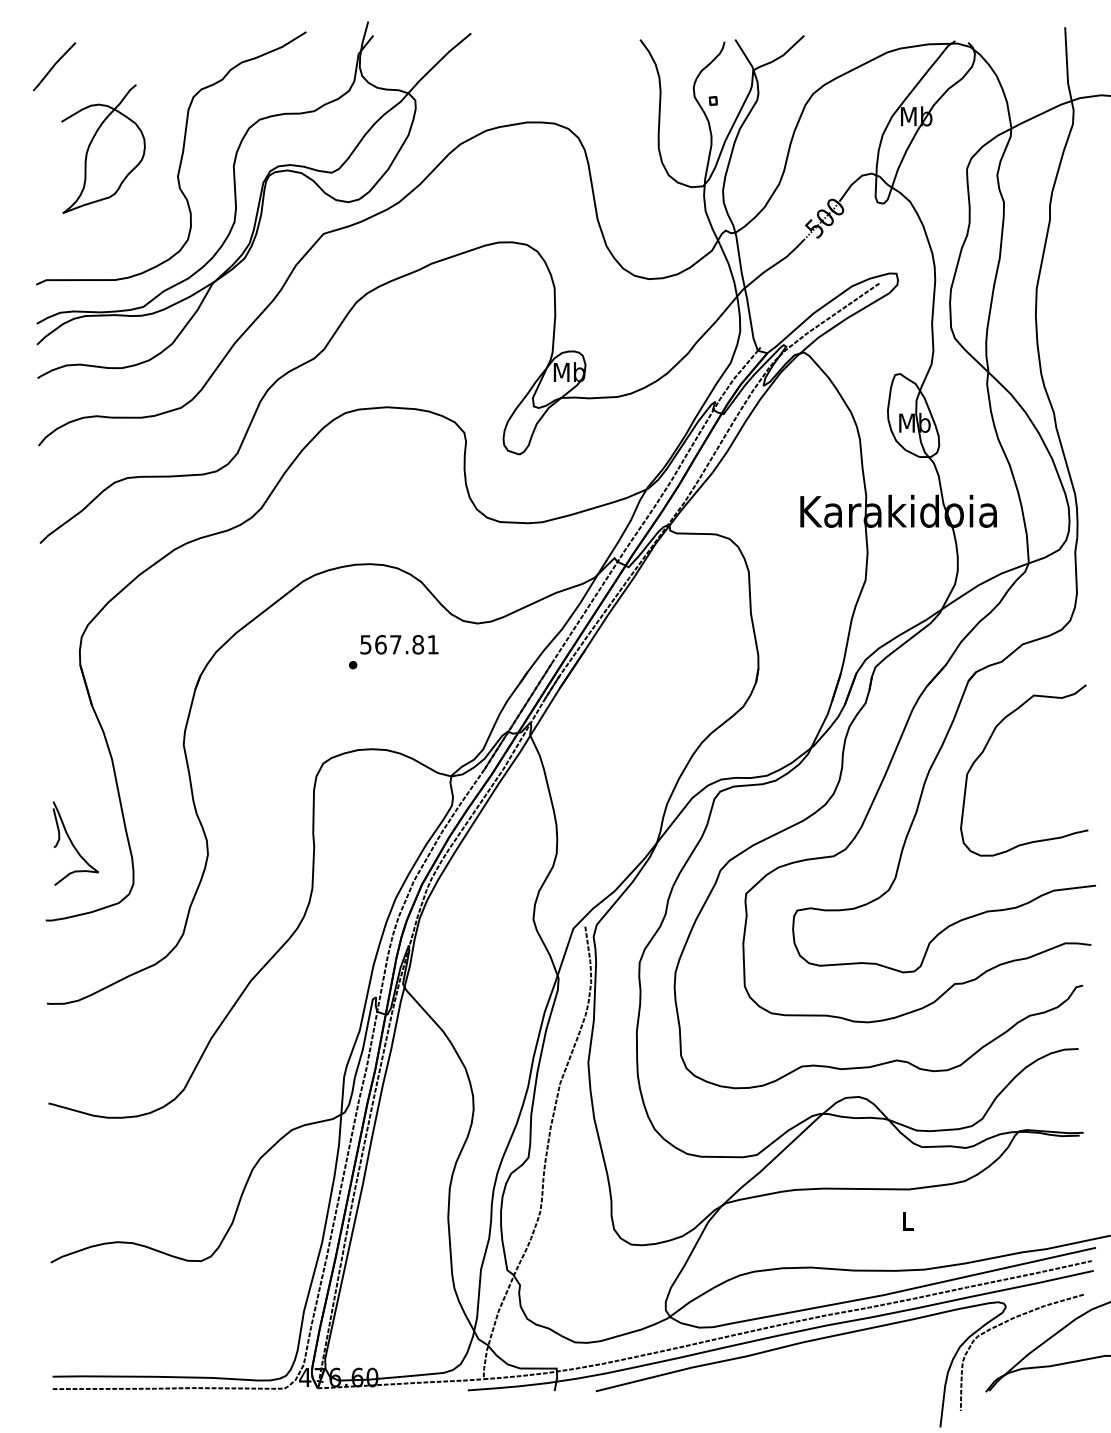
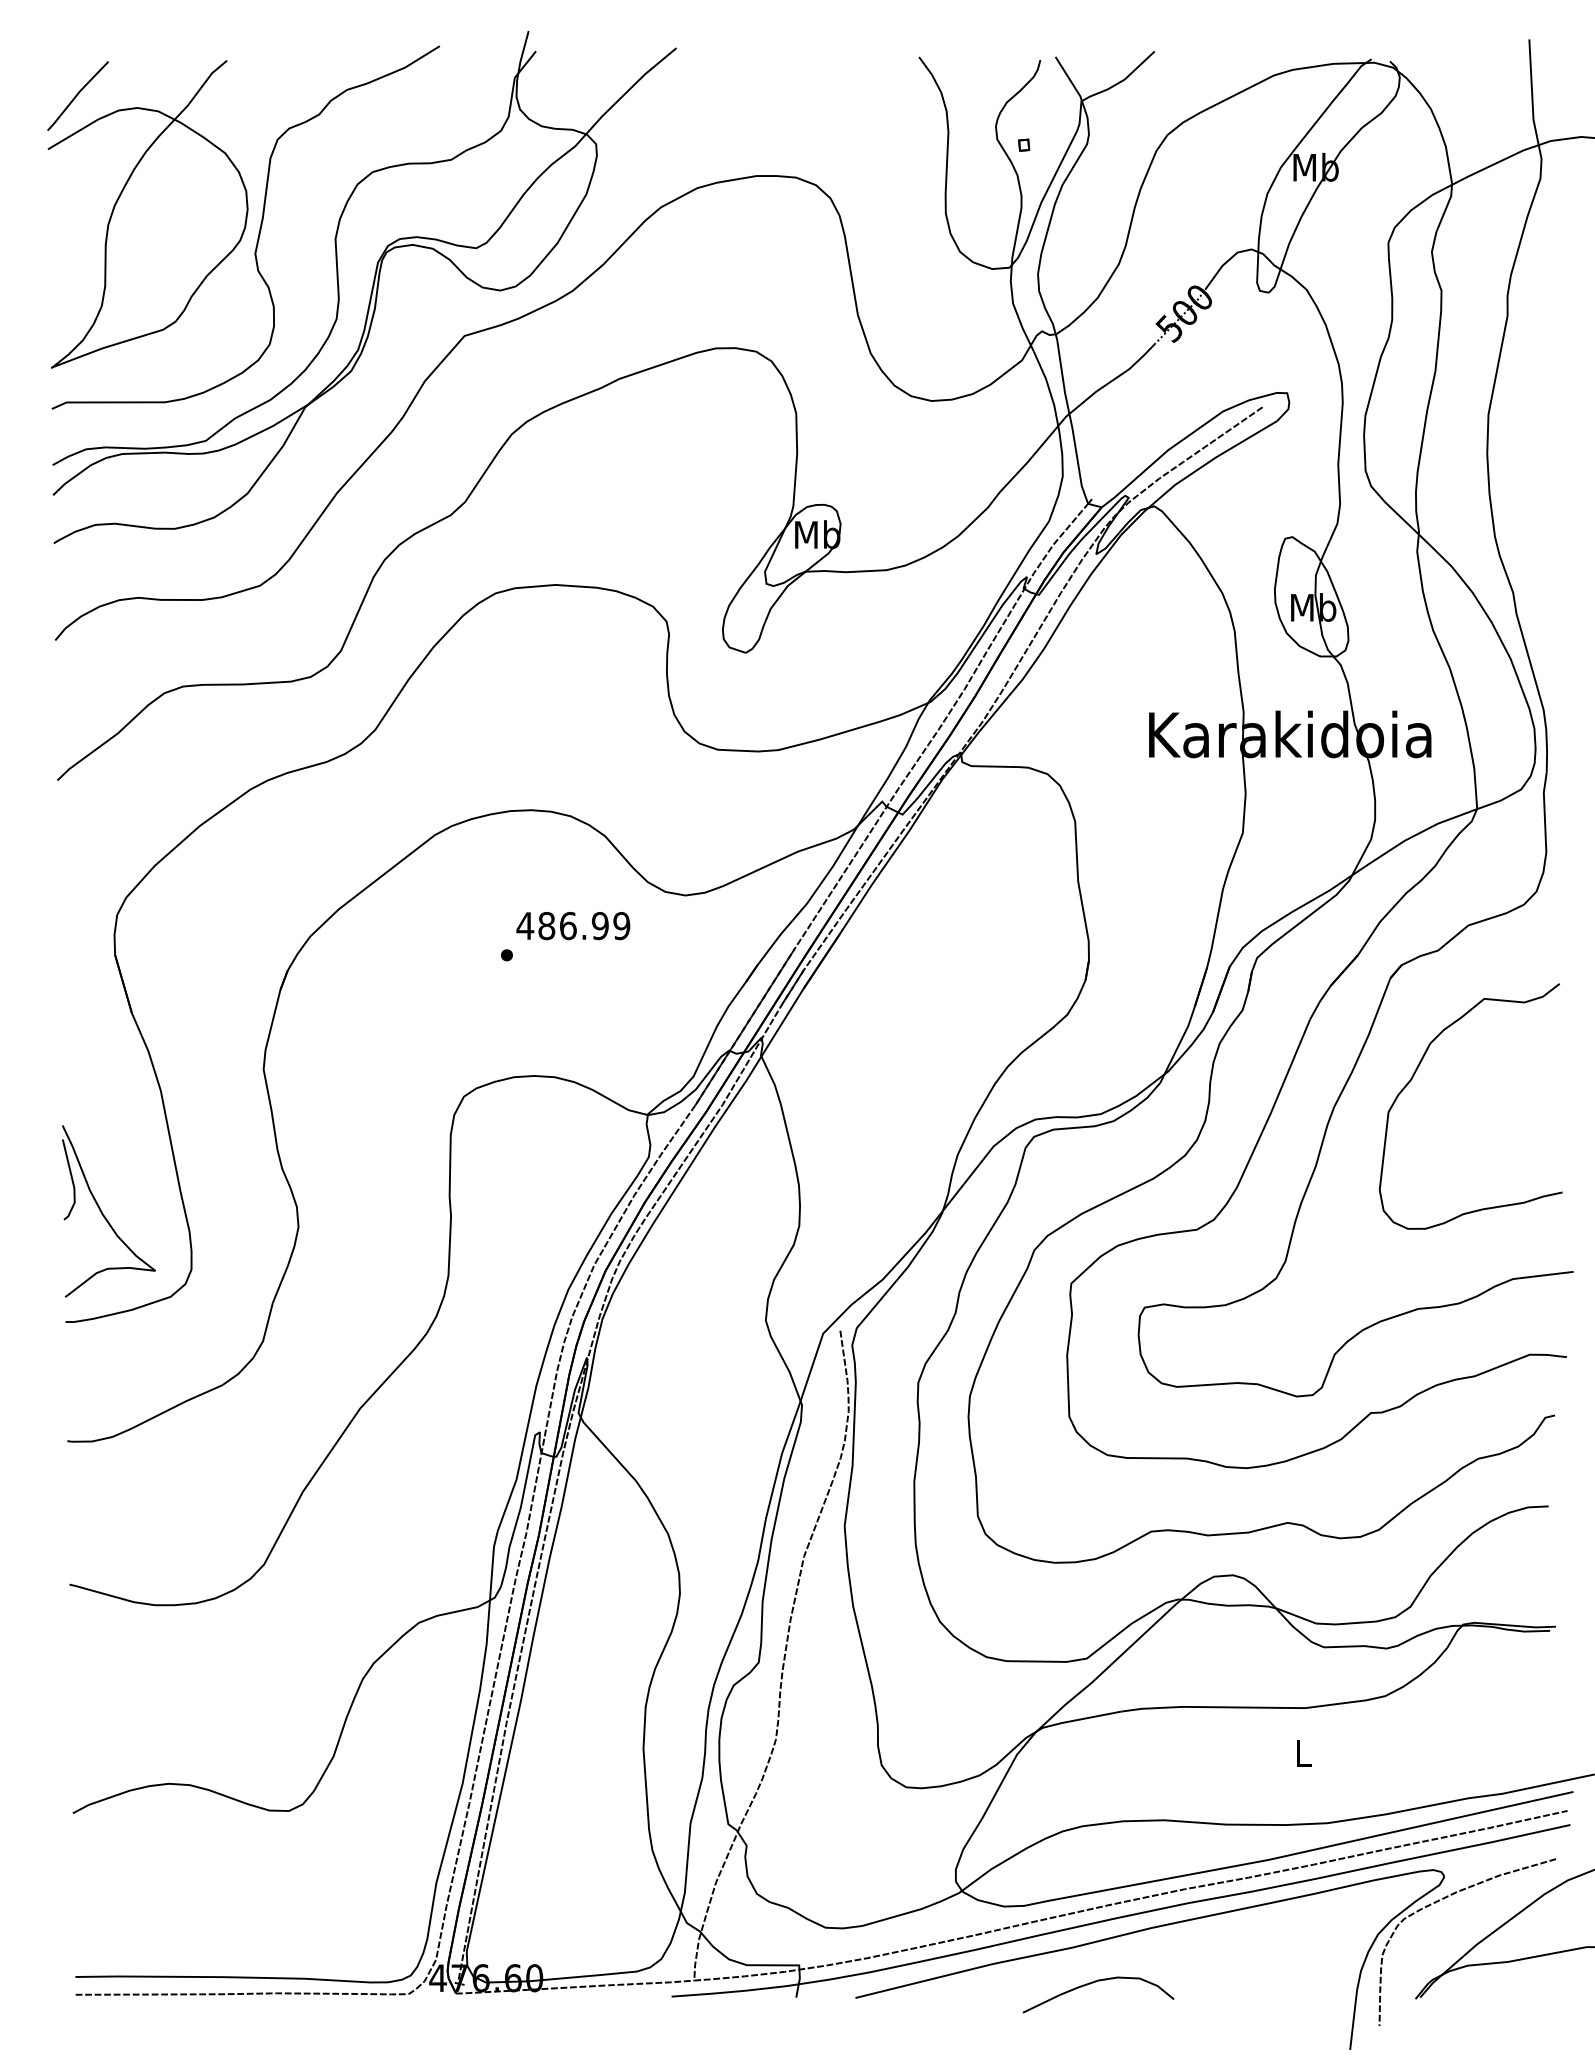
part: (103, 148) -> (148, 213), size x1.67
text: (398, 644) -> (572, 925), 567.81 -> 486.99
part: (75, 843) -> (108, 1211), size x1.43
curve: (761, 1381) -> (1093, 1983), added

